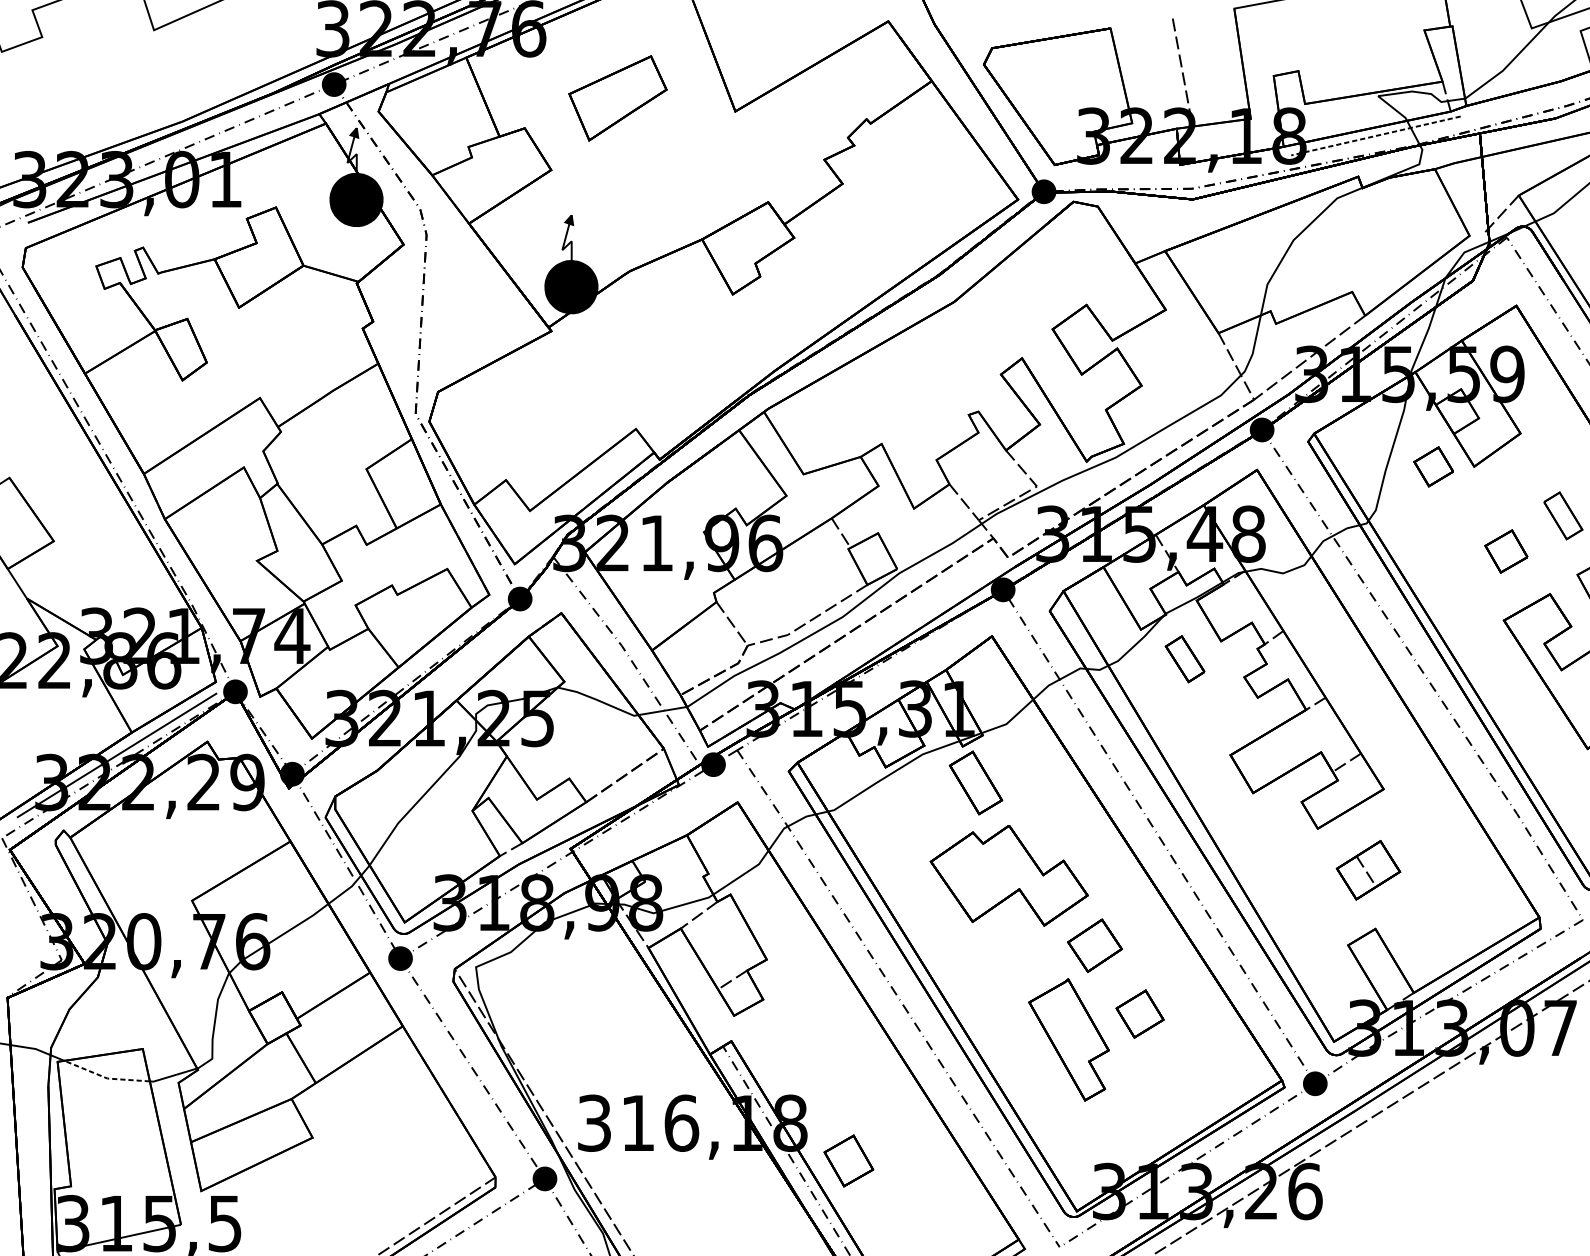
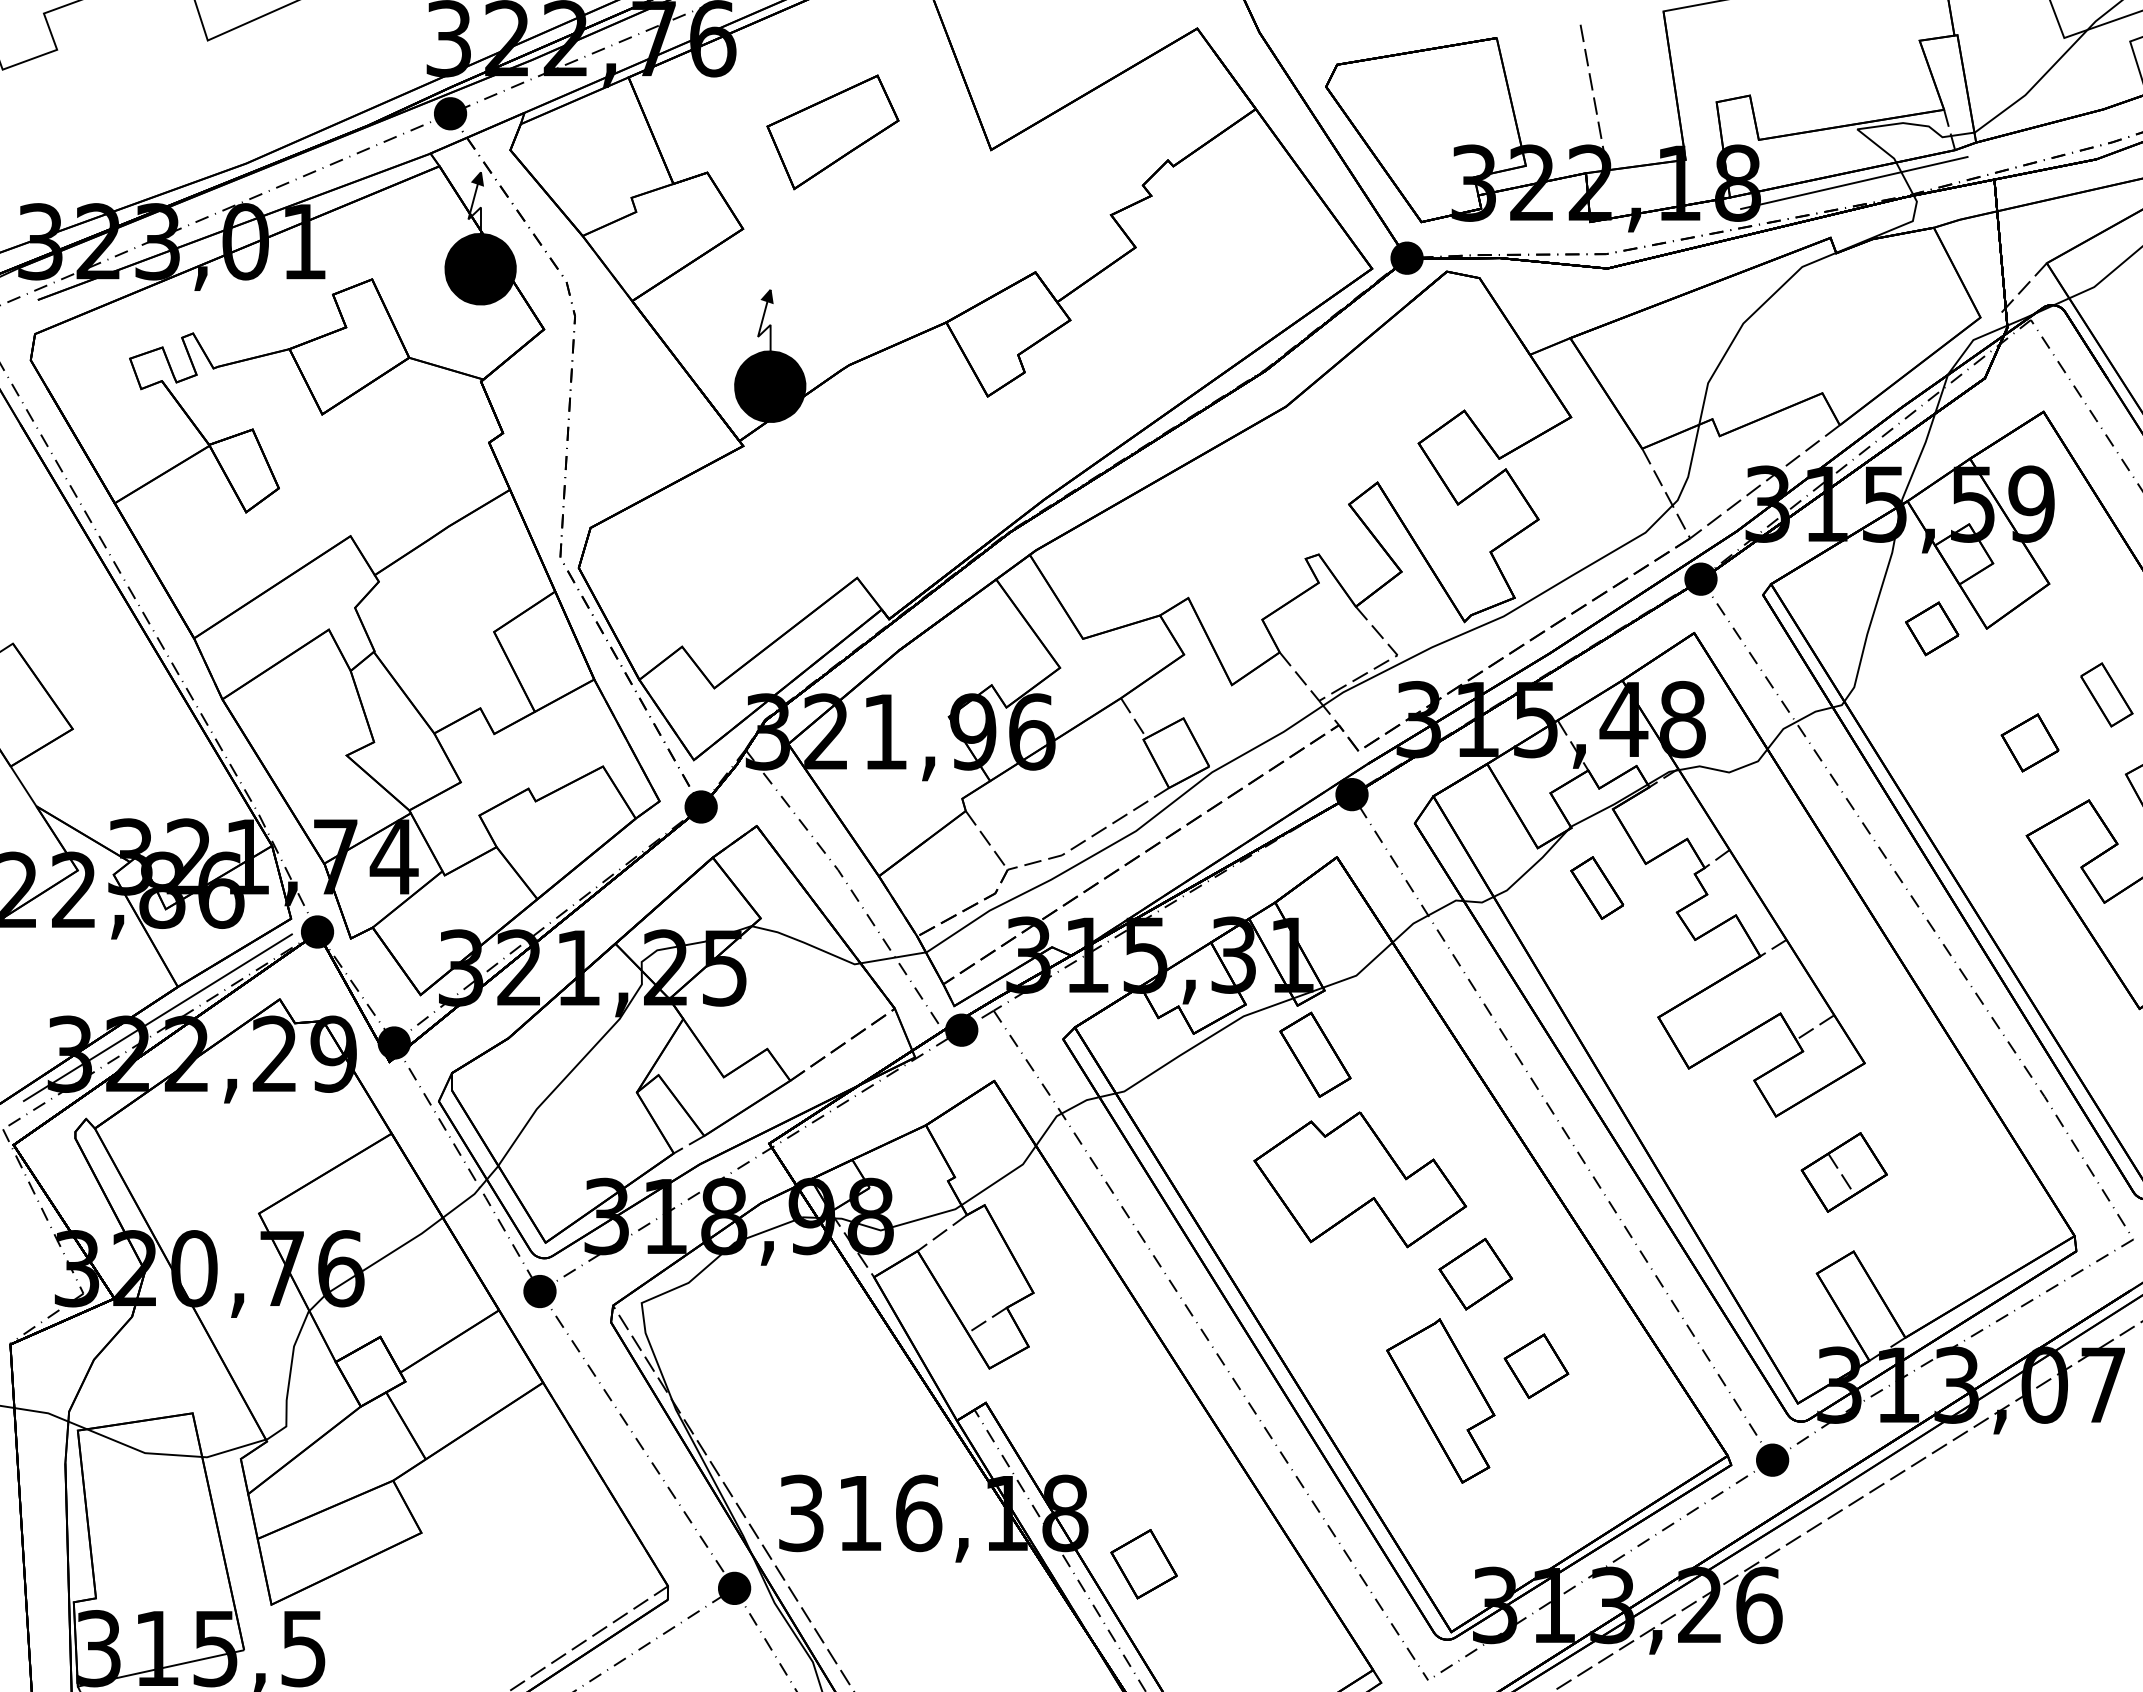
line: (1375, 136) -> (1853, 183), dashed -> solid
line: (106, 1078) -> (143, 1452), dashed -> solid

